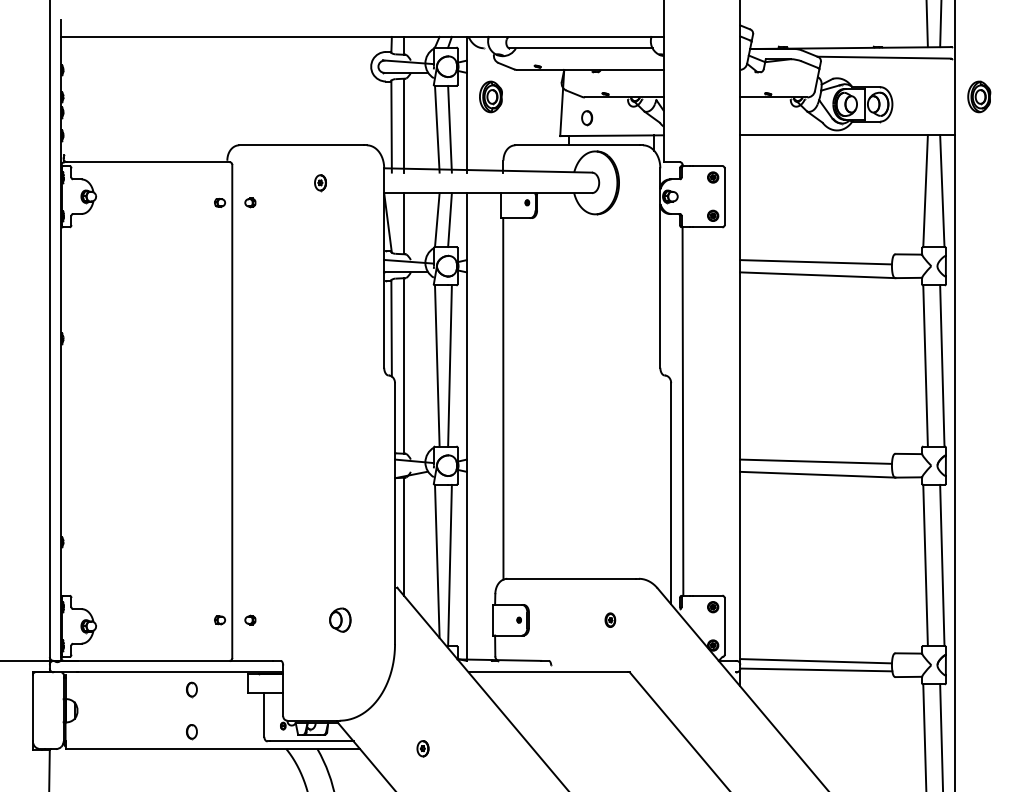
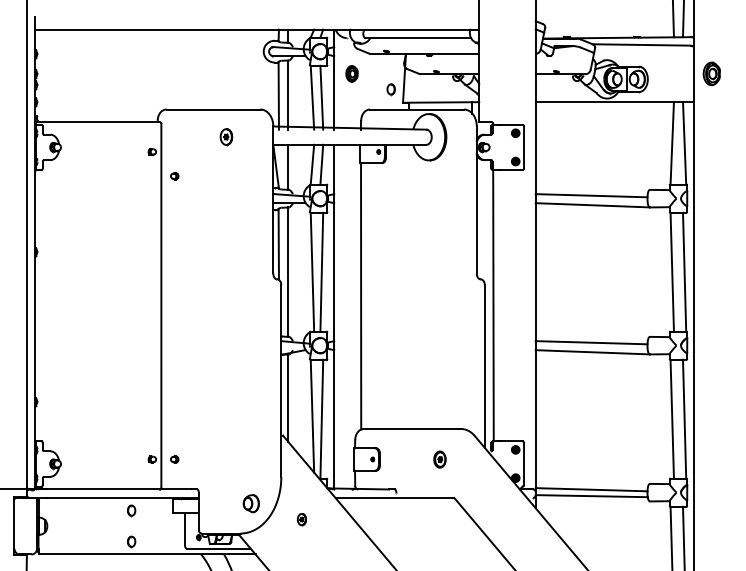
part: (490, 96) -> (351, 73), size x0.7
part: (587, 118) -> (391, 89), moved
part: (320, 183) -> (226, 137), size x1.4
part: (250, 202) -> (174, 176), moved
part: (340, 619) -> (251, 503), moved
part: (610, 619) -> (440, 458), size x1.6
part: (422, 748) -> (301, 519), moved

